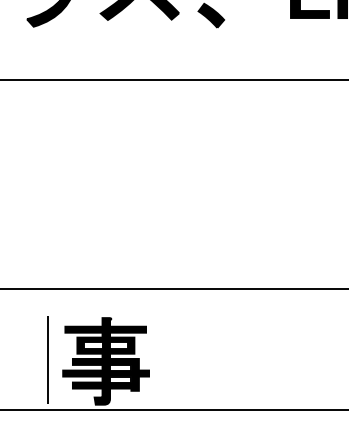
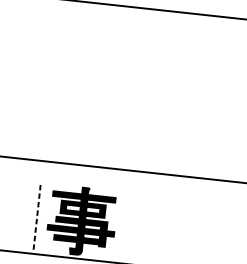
line: (48, 360) -> (37, 215), solid -> dashed

